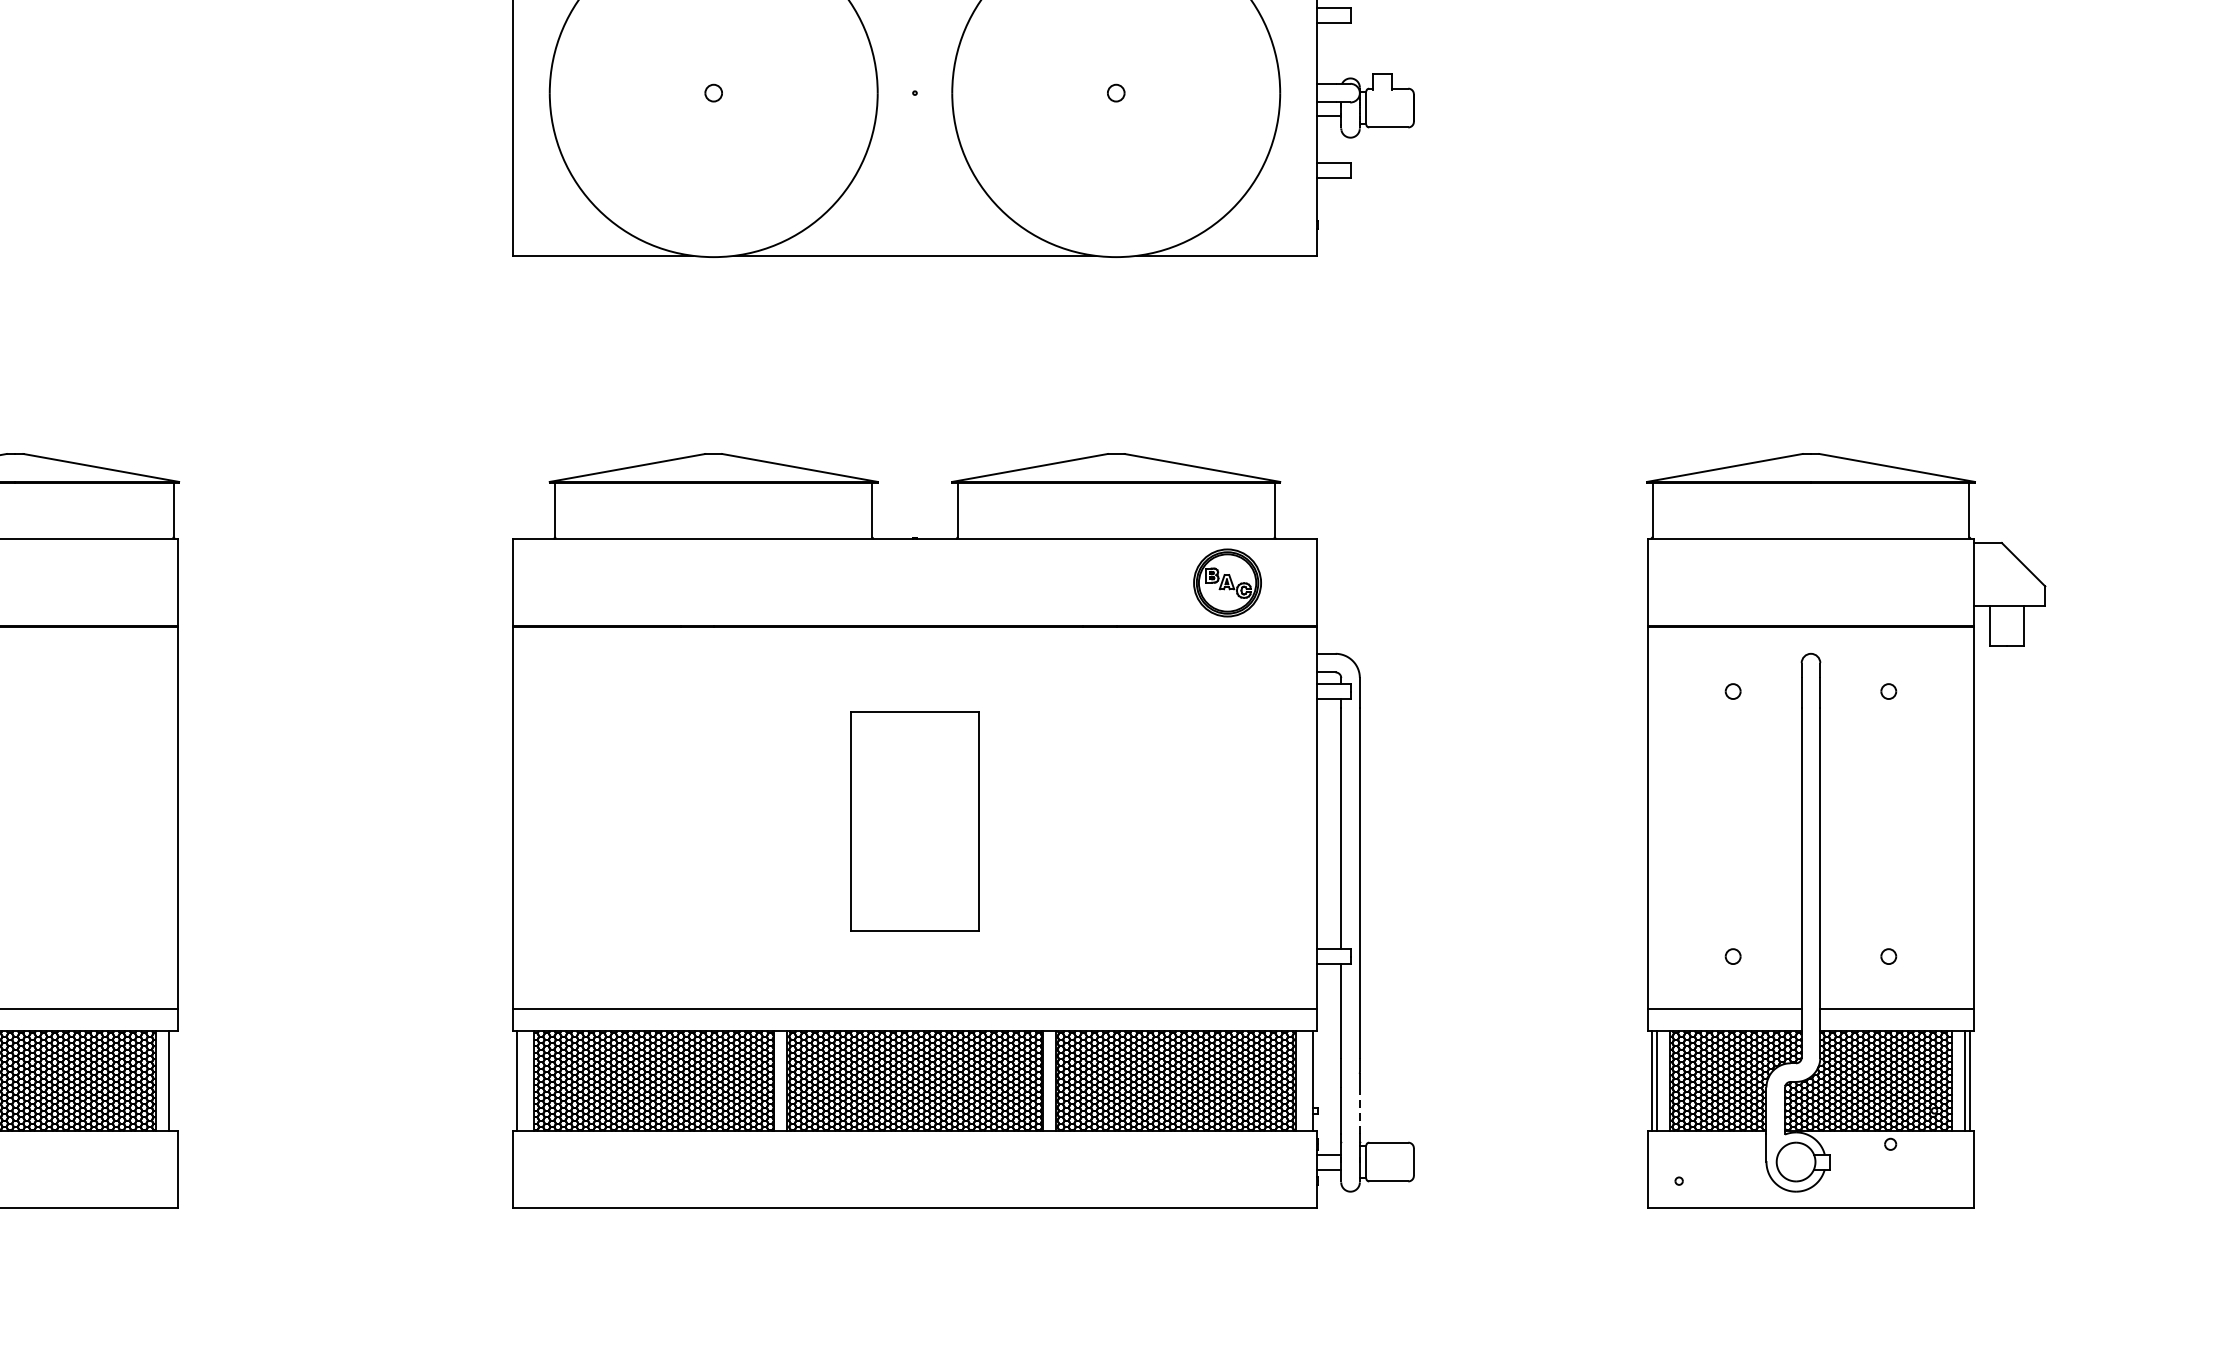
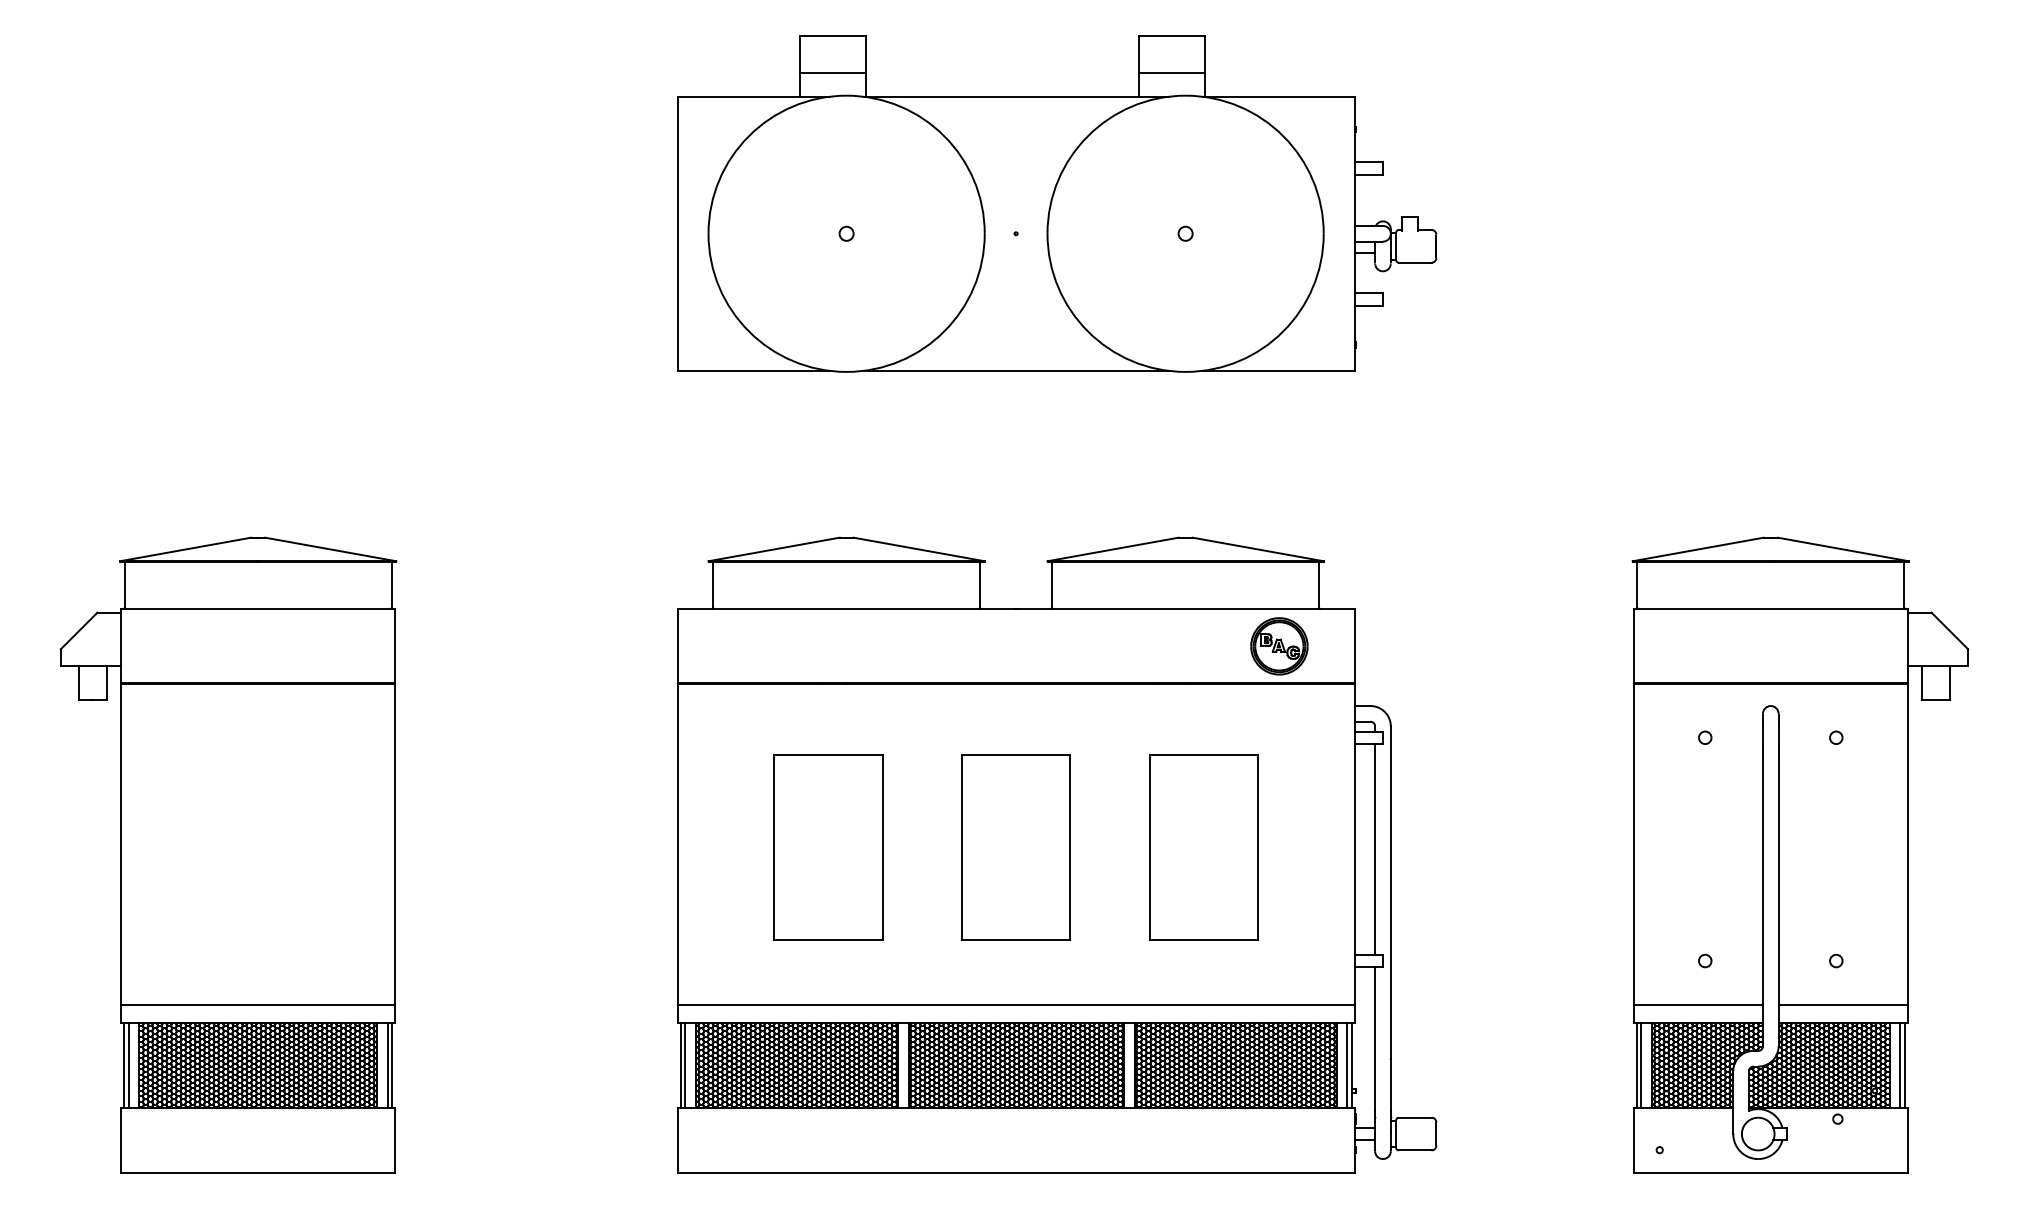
part: (692, 821) -> (828, 847), added
part: (1137, 821) -> (1203, 847), added
line: (174, 1080) -> (392, 1065), added
line: (521, 1080) -> (684, 1065), added
line: (1308, 1080) -> (1347, 1065), added
line: (1359, 1111) -> (1390, 1091), dashed -> solid

